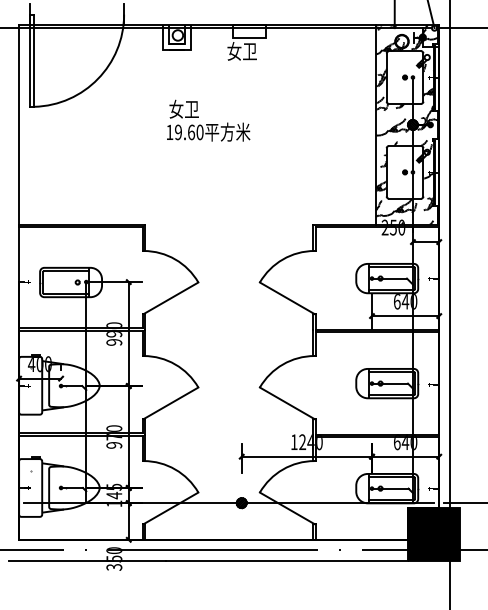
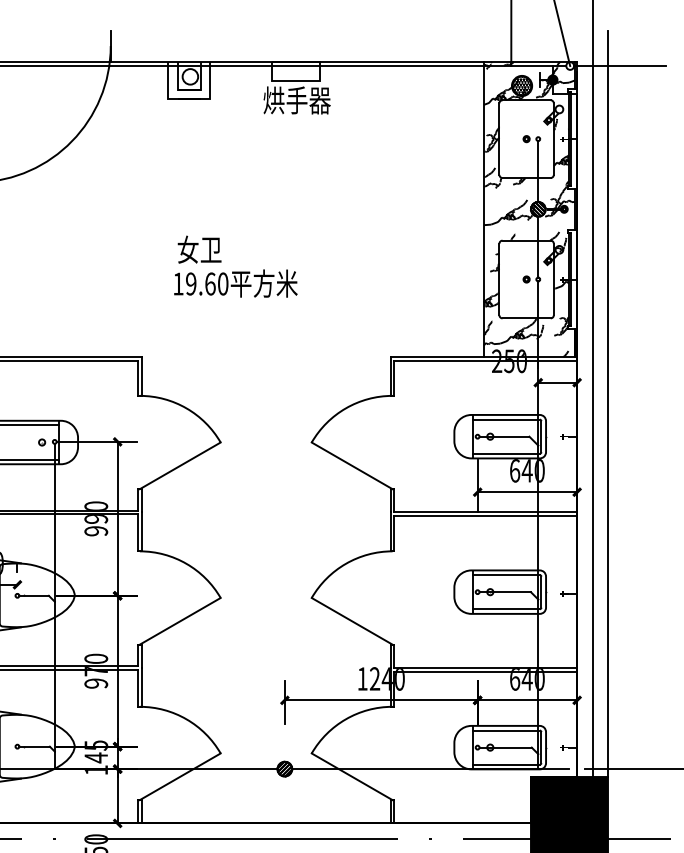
hatch: (401, 41) -> (521, 85), added
text: (249, 51) -> (296, 100), 女卫 -> 烘手器
text: (208, 120) -> (235, 266), moved
line: (460, 256) -> (608, 404), added

